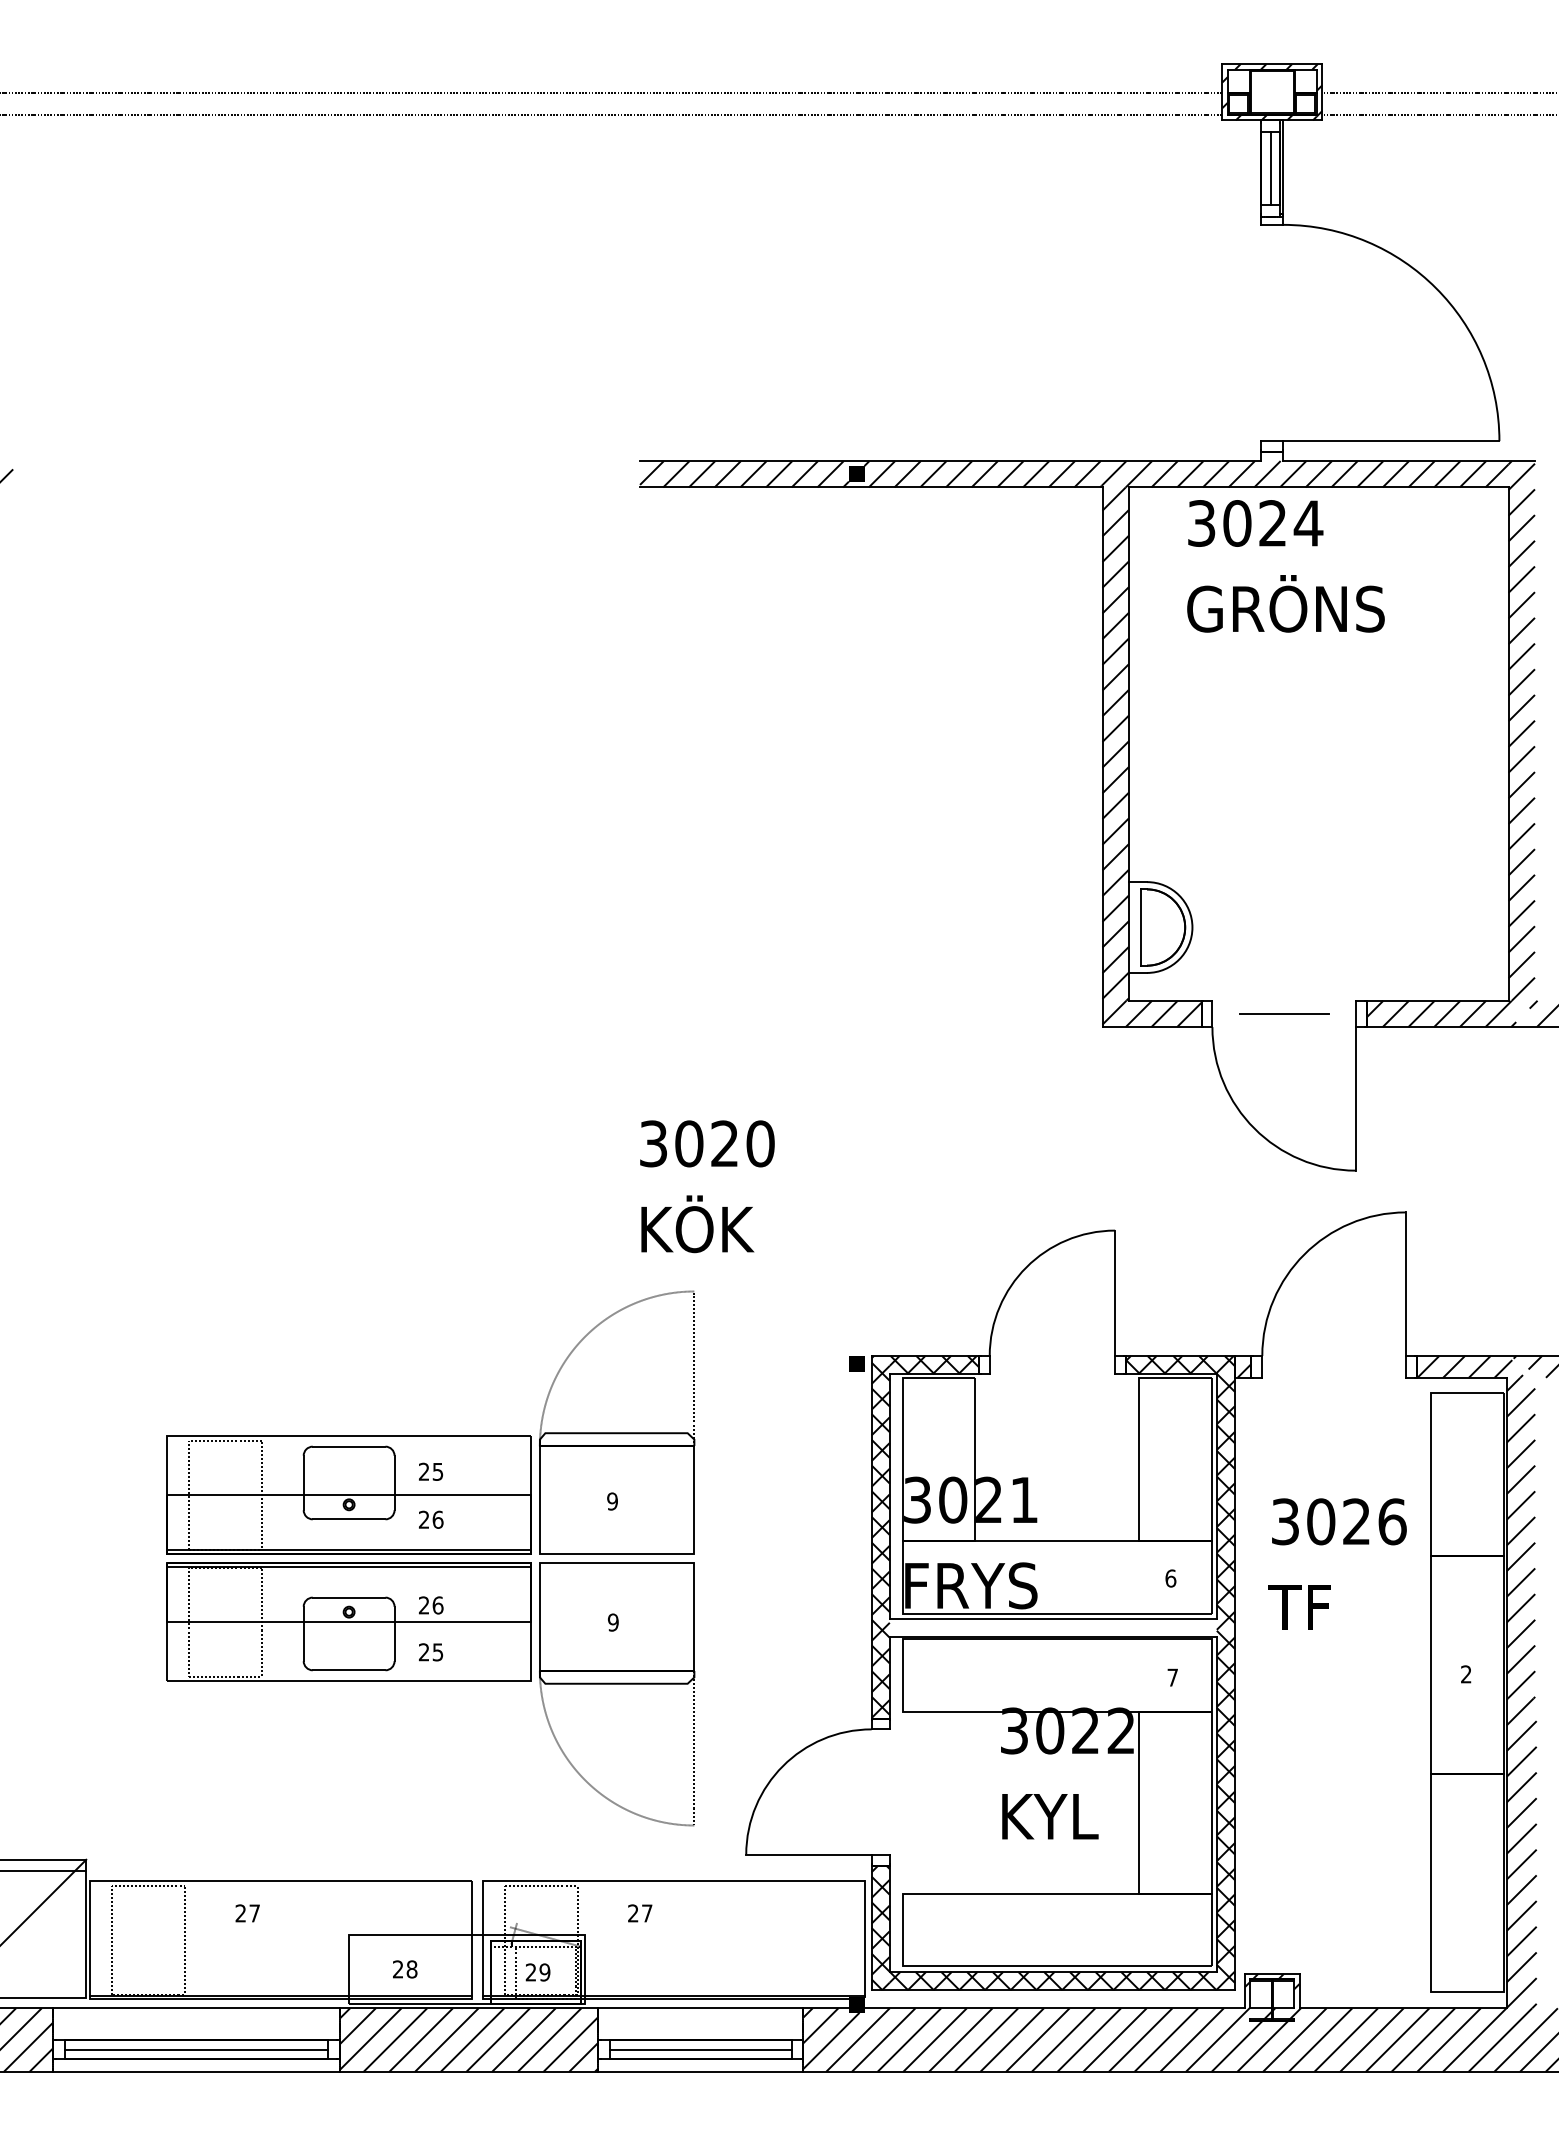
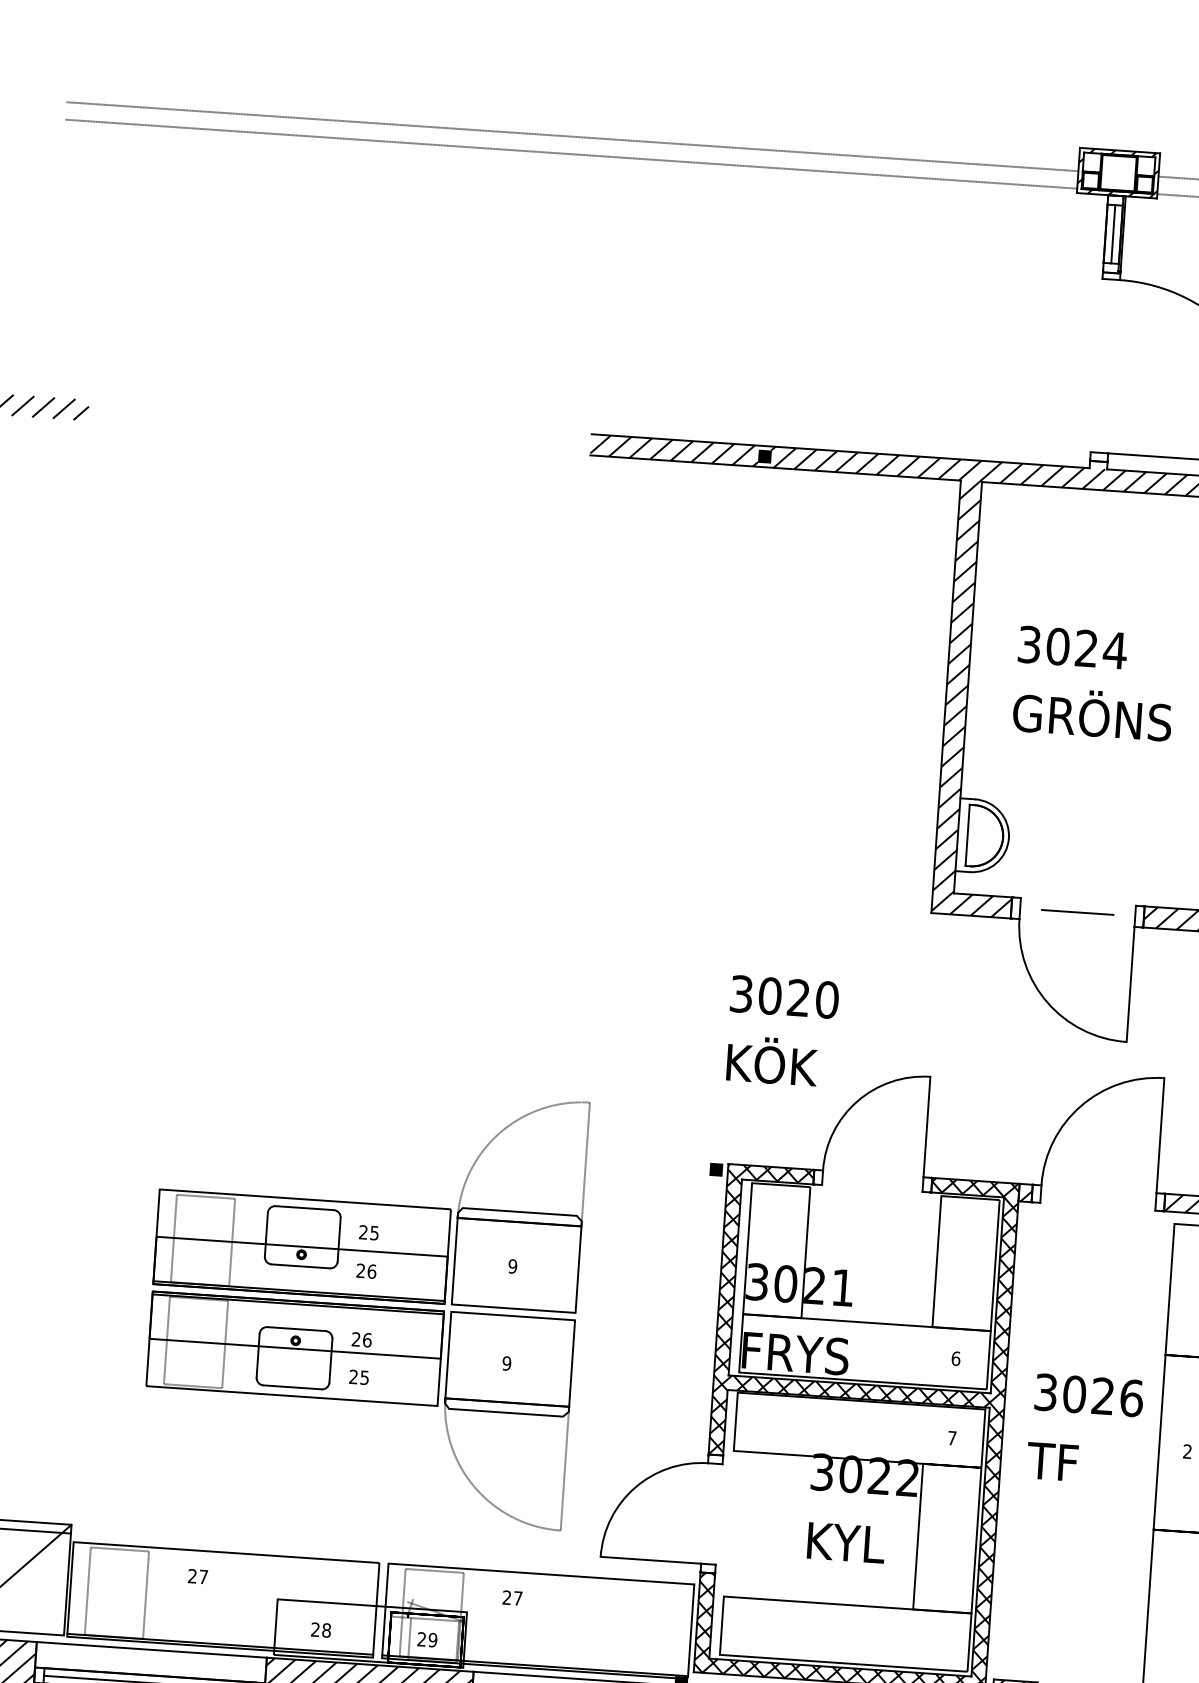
text: (1285, 566) -> (1094, 683), moved
text: (707, 1186) -> (782, 1031), moved
text: (1337, 1563) -> (1085, 1428), moved
hatch: (1052, 1627) -> (858, 1391), added

